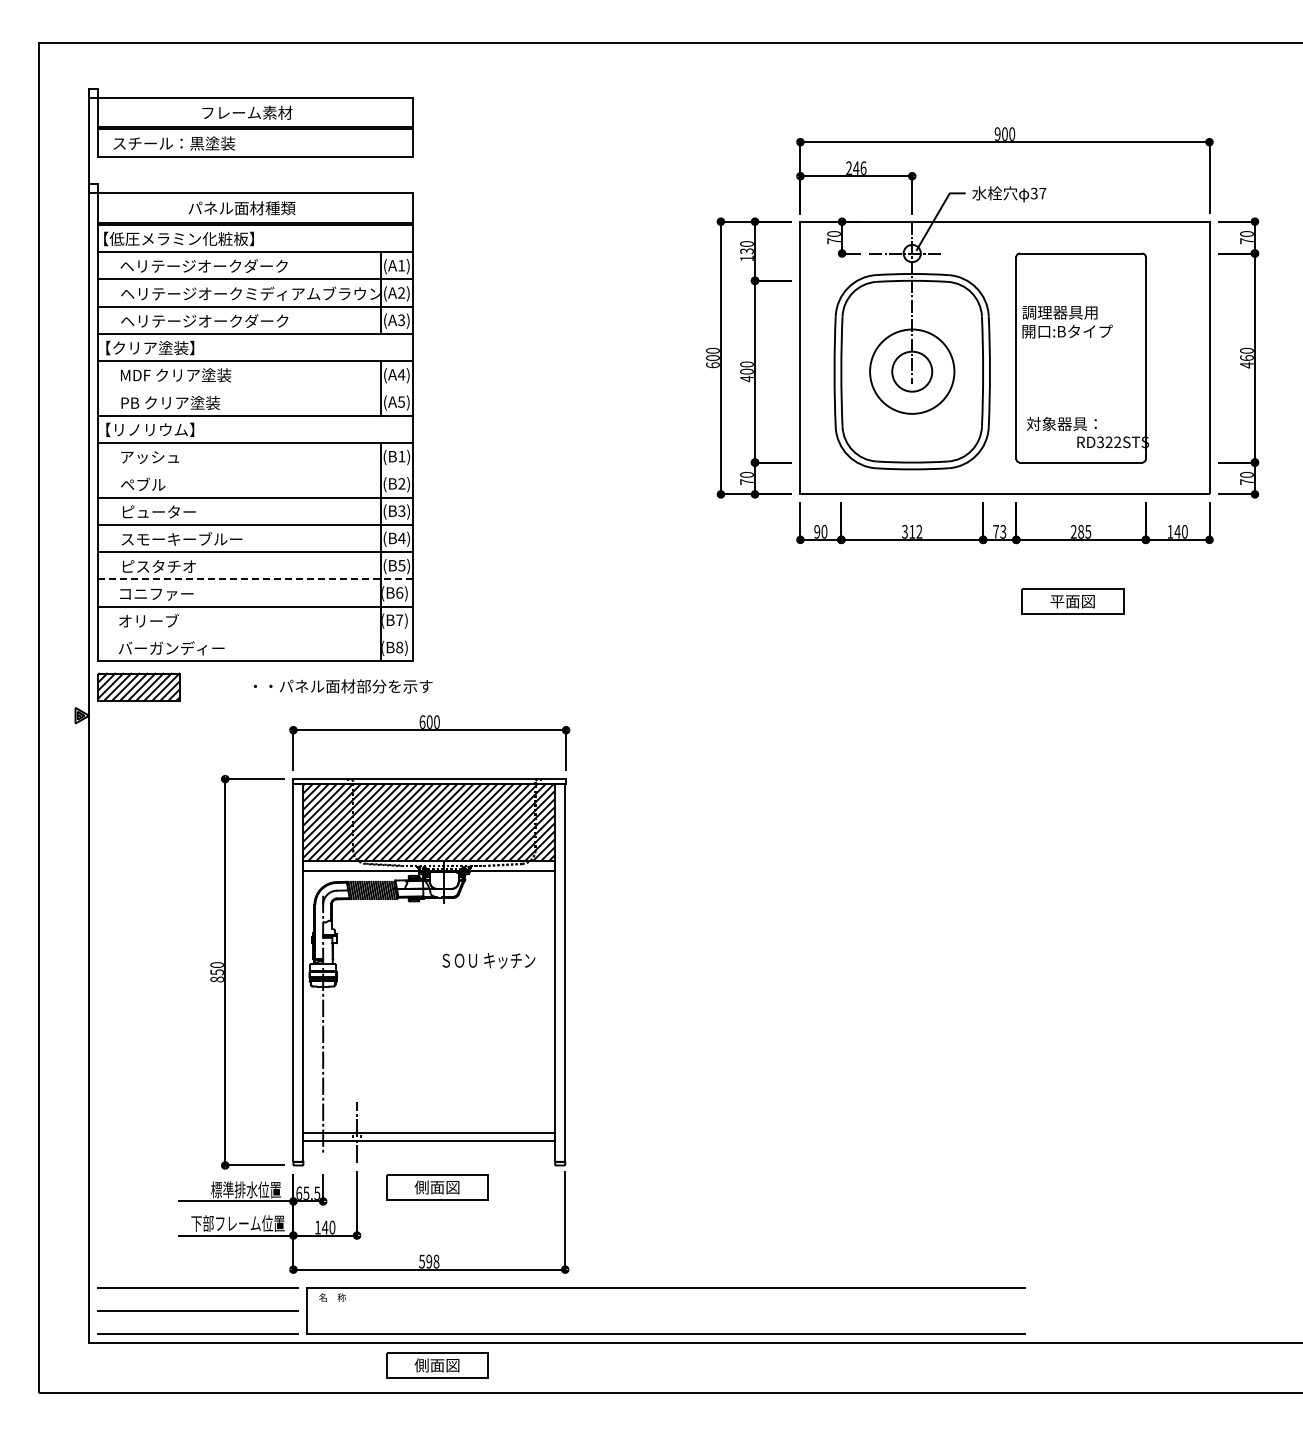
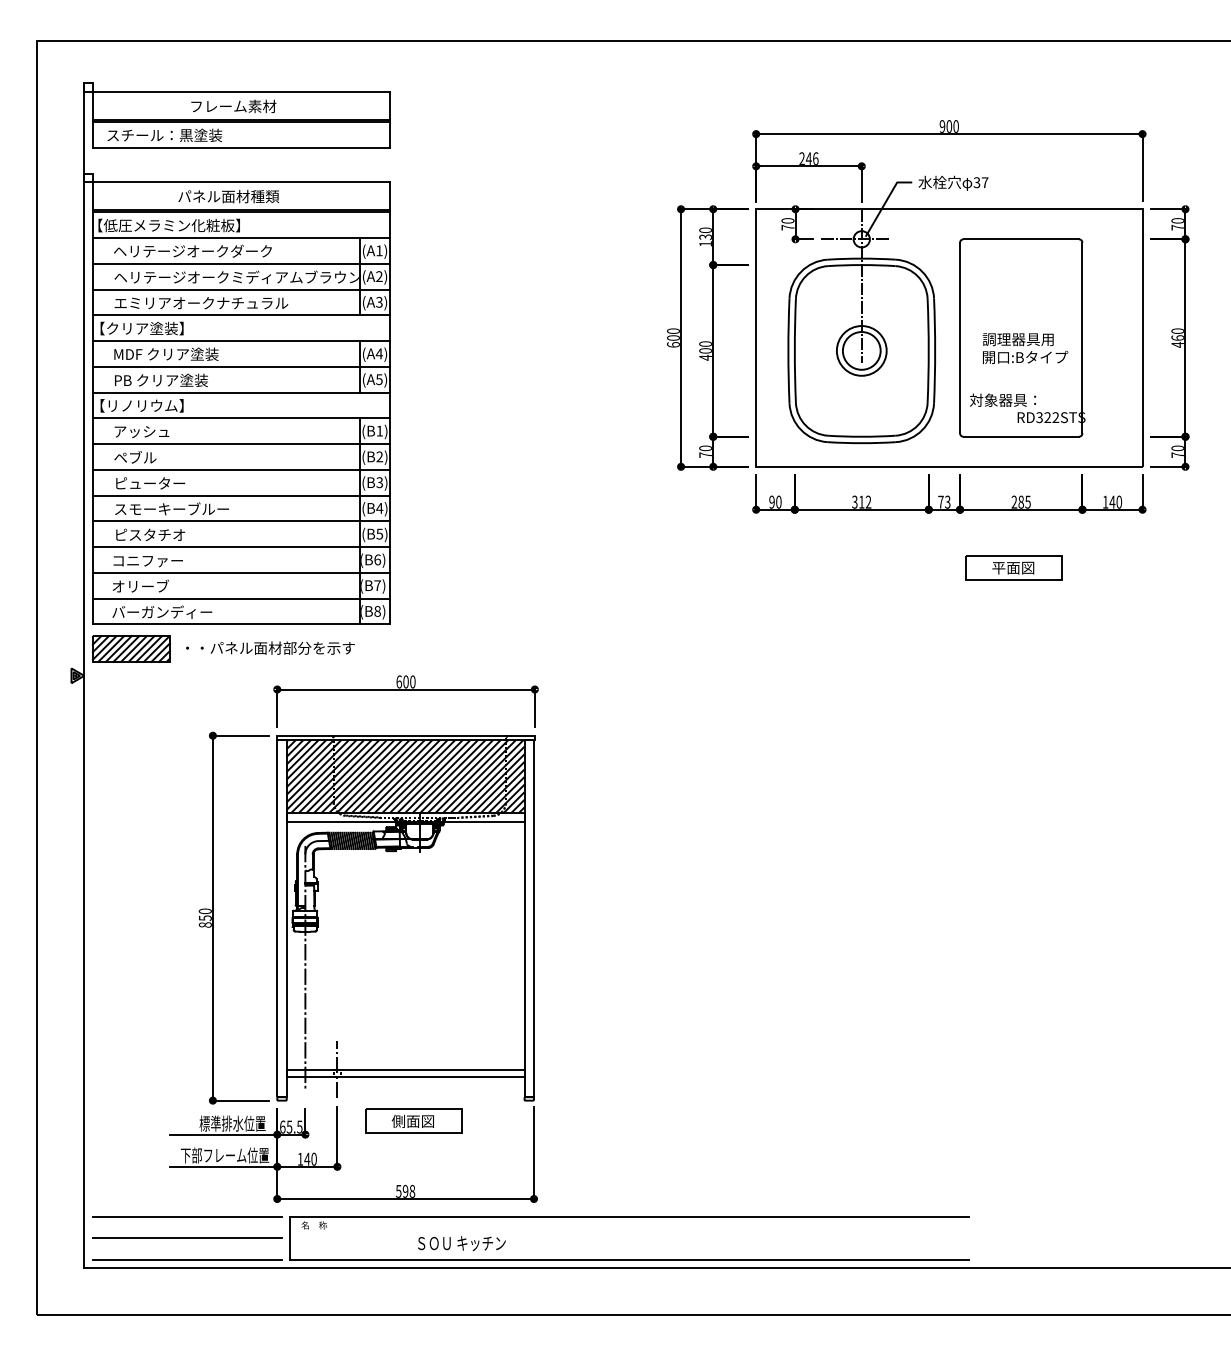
text: (212, 320) -> (200, 302), ヘリテージオークダーク -> エミリアオークナチュラル
text: (1067, 322) -> (1025, 348), moved
circle: (911, 371) -> (861, 350), size x0.62
line: (255, 388) -> (241, 366), added
line: (255, 470) -> (241, 444), added
line: (255, 579) -> (241, 547), dashed -> solid
line: (255, 633) -> (241, 598), added
text: (342, 686) -> (269, 648), moved
text: (488, 960) -> (461, 1243), moved
part: (437, 1365) -> (413, 1289), removed

